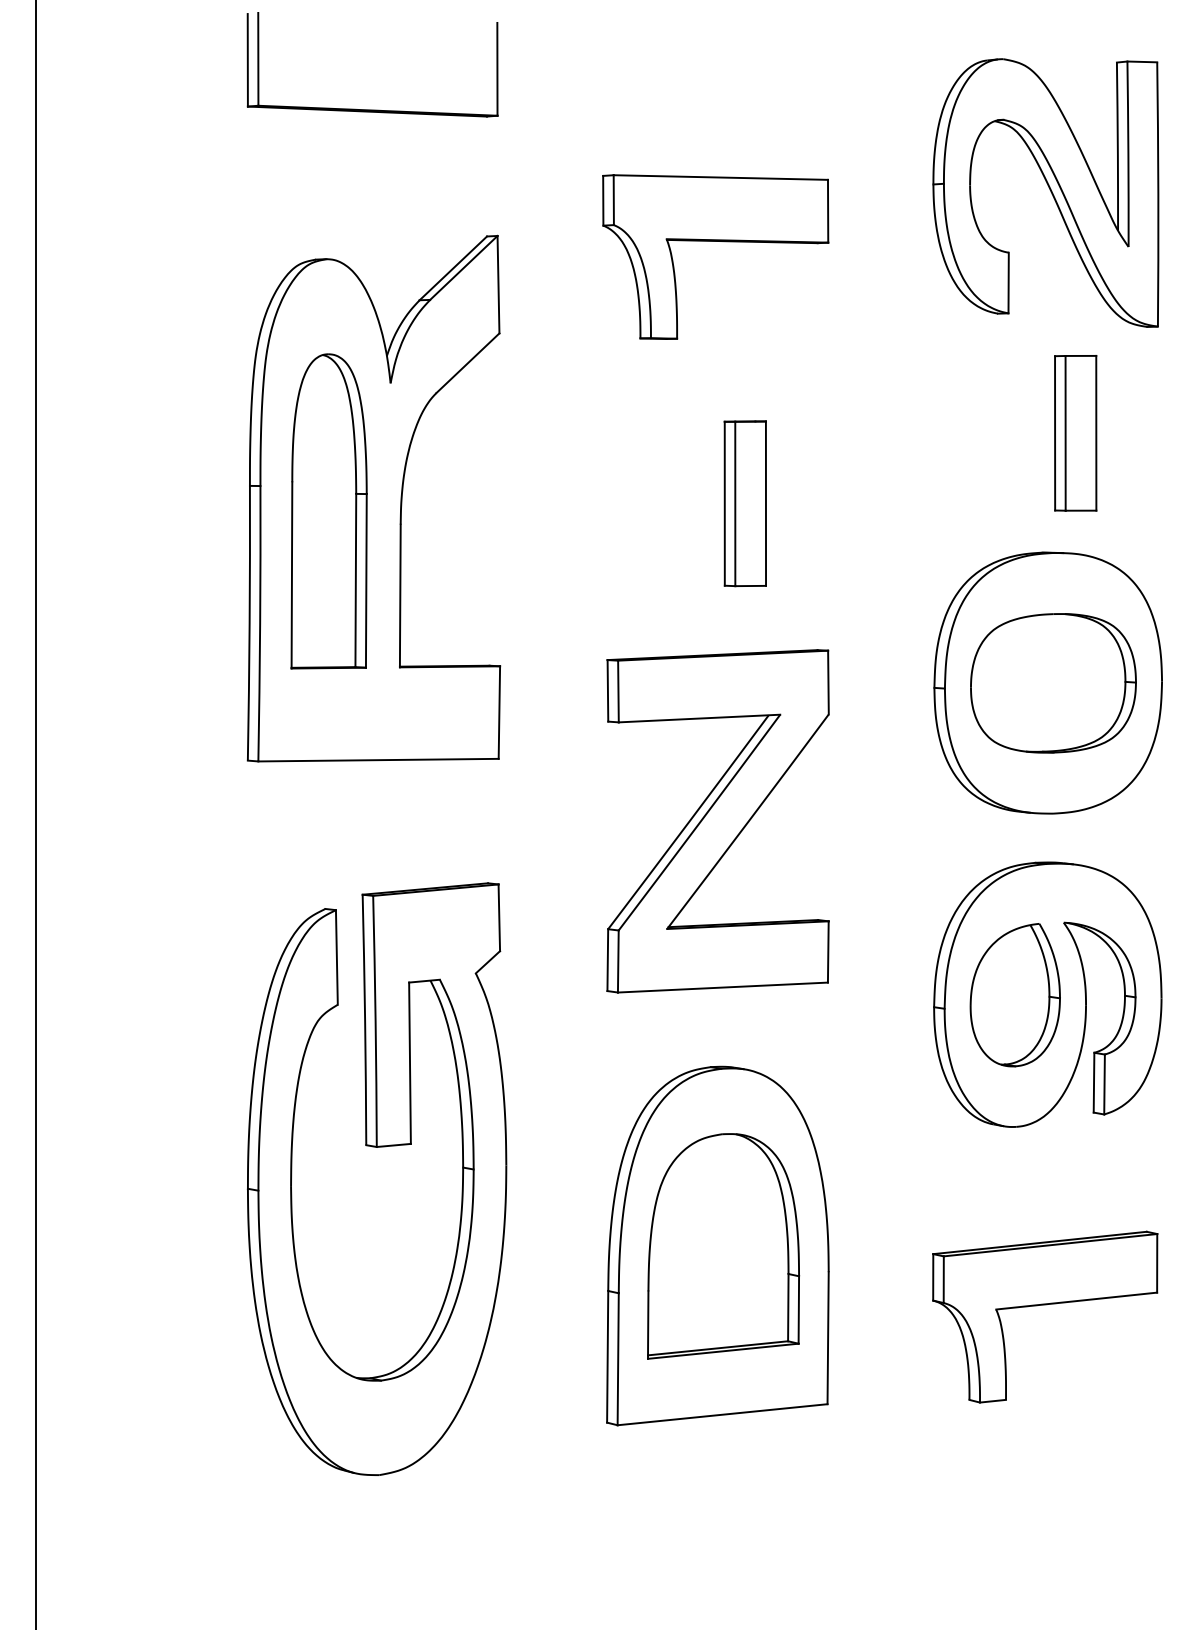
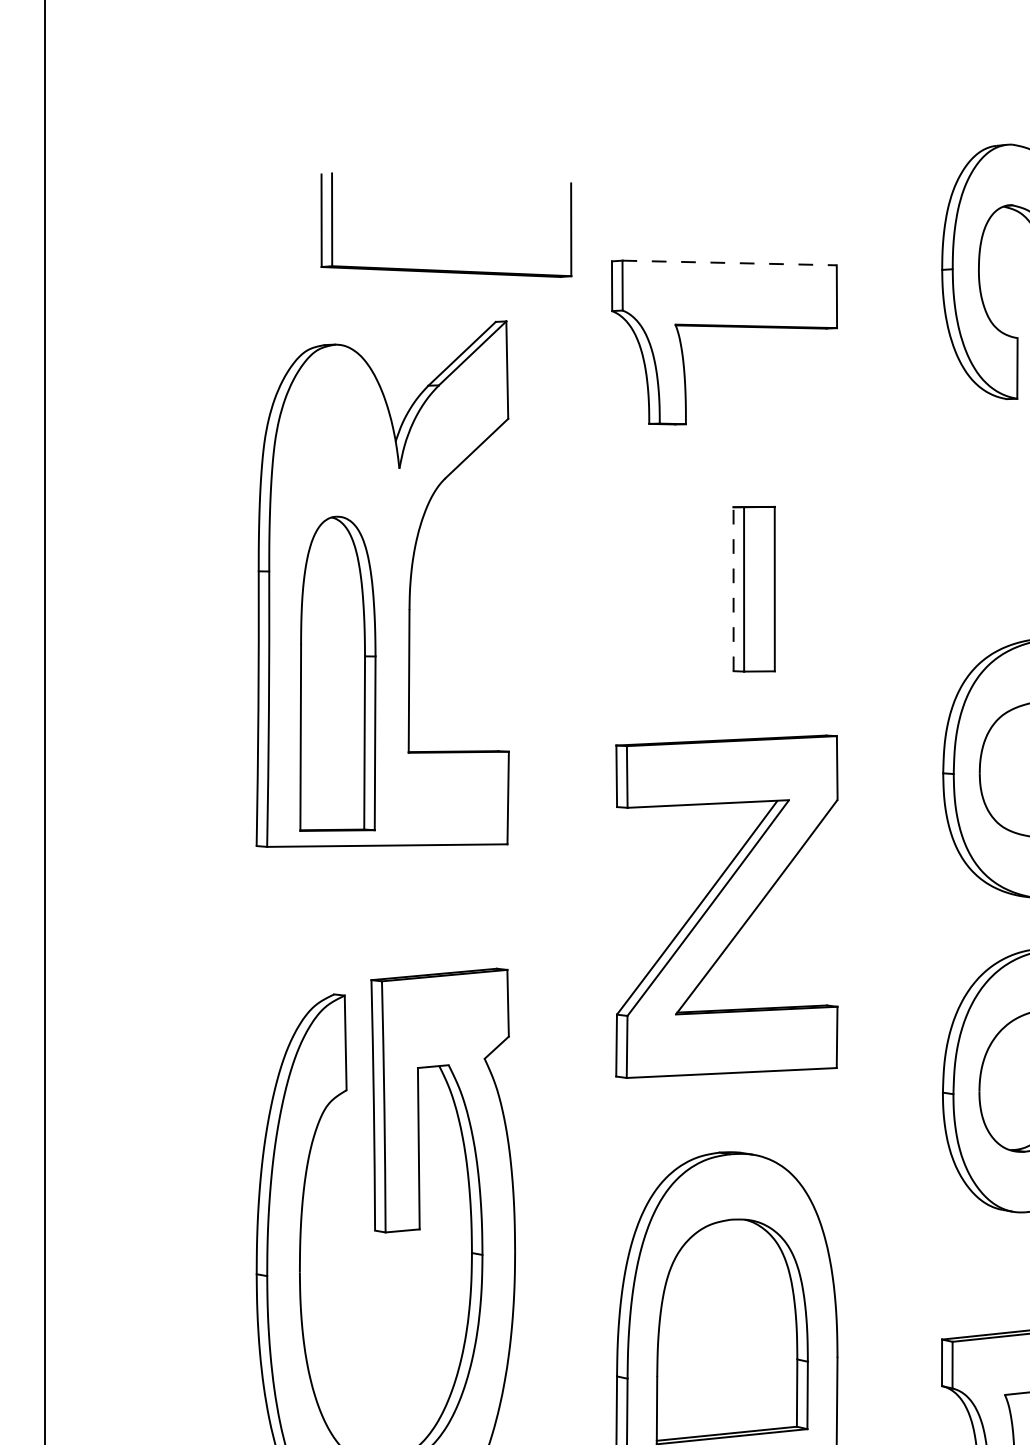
part: (372, 109) -> (446, 269), moved
line: (721, 177) -> (730, 262), solid -> dashed
line: (724, 503) -> (733, 588), solid -> dashed
part: (328, 511) -> (337, 673), moved

